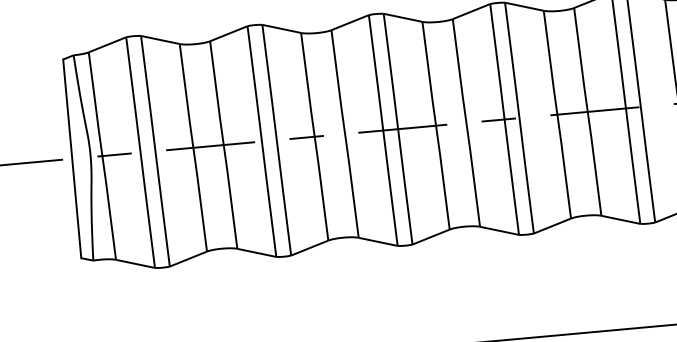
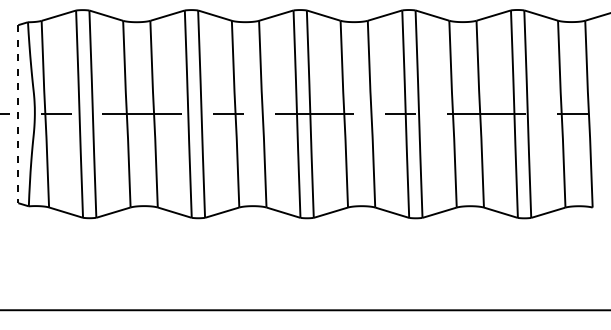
line: (72, 159) -> (18, 114), solid -> dashed

